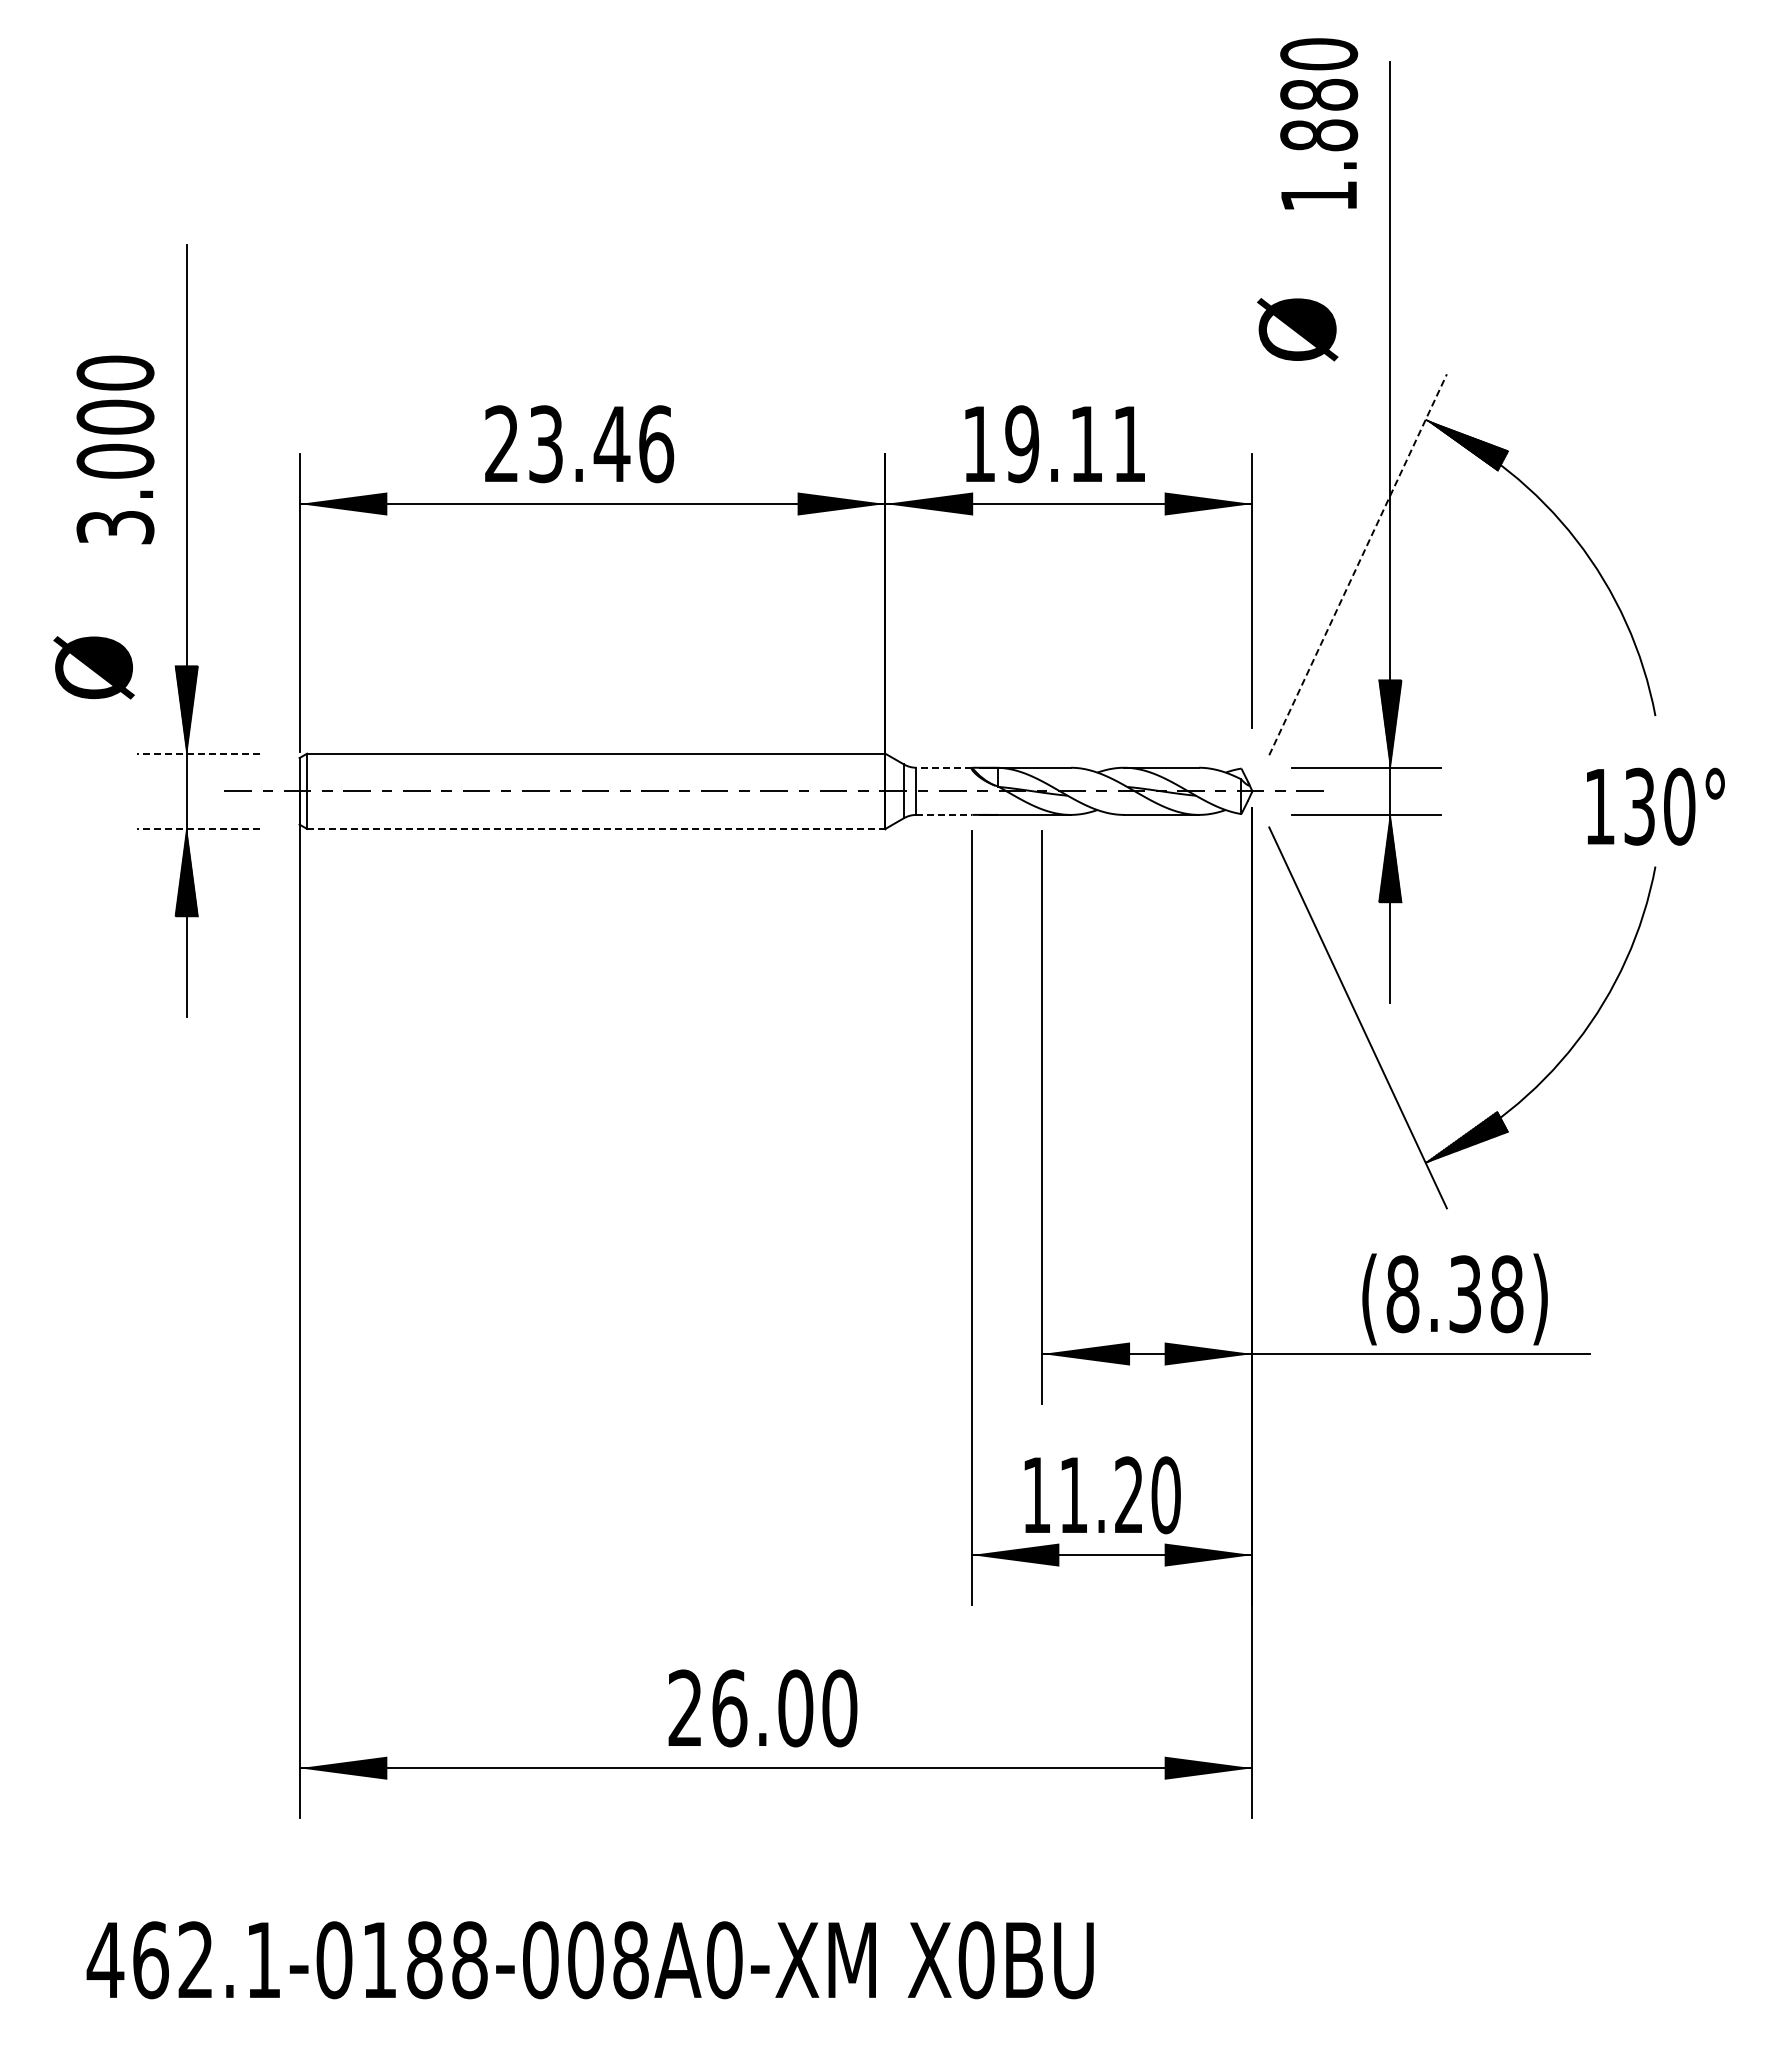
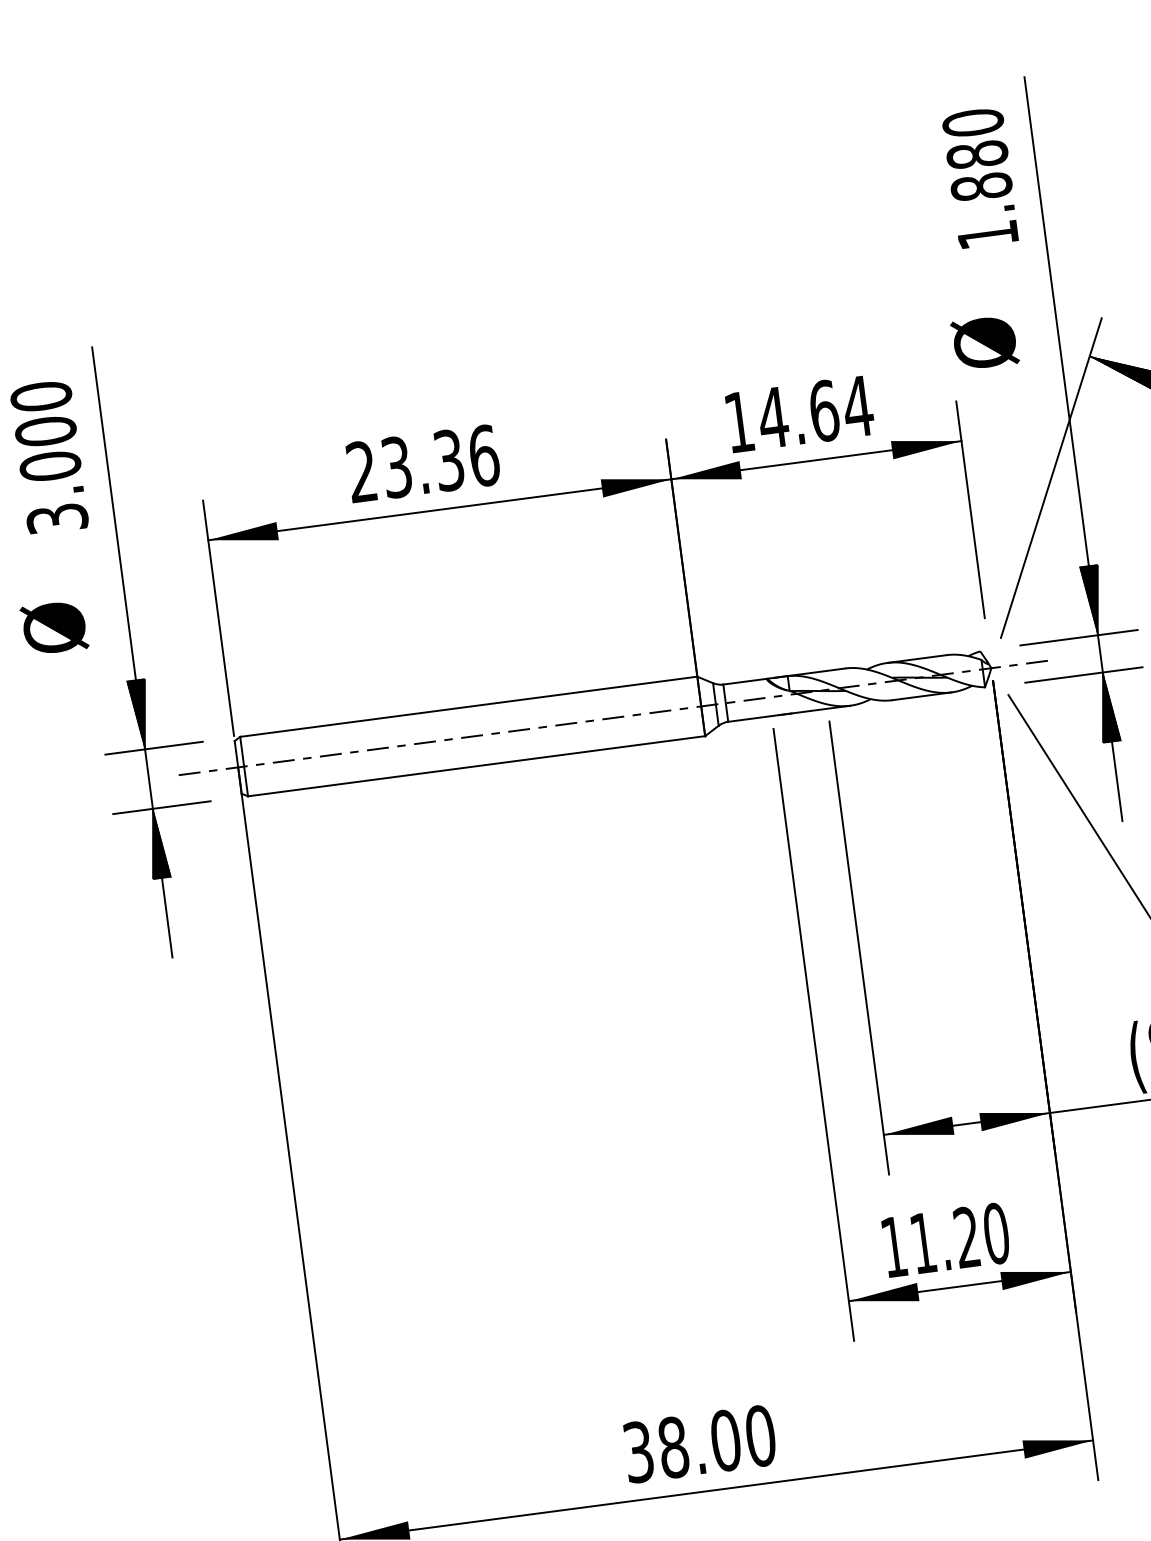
text: (1319, 123) -> (980, 177), moved
text: (1297, 329) -> (984, 342), moved
text: (611, 444) -> (448, 460), 23.46 -> 23.36
text: (1075, 444) -> (815, 412), 19.11 -> 14.64
text: (115, 449) -> (49, 457), moved
line: (1358, 564) -> (1051, 477), dashed -> solid
text: (93, 667) -> (54, 627), moved
line: (198, 753) -> (154, 747), dashed -> solid
line: (944, 767) -> (745, 681), dashed -> solid
line: (944, 814) -> (750, 718), dashed -> solid
line: (198, 828) -> (162, 807), dashed -> solid
line: (596, 828) -> (476, 765), dashed -> solid
text: (707, 1708) -> (656, 1449), 26.00 -> 38.00

